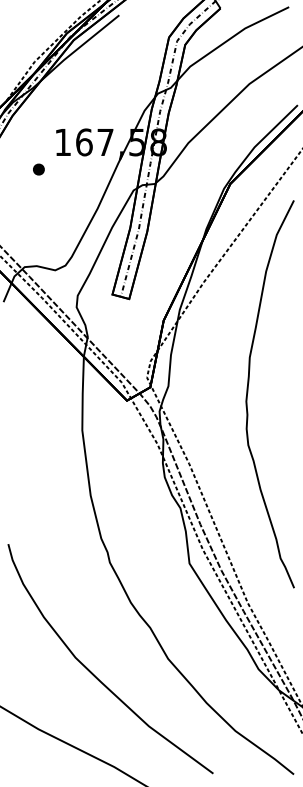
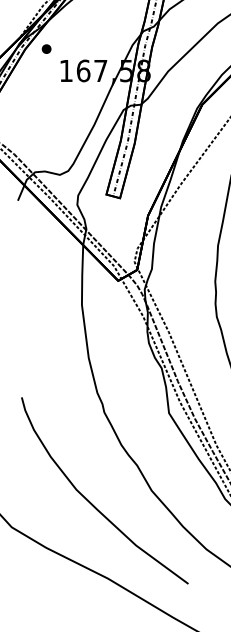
part: (38, 169) -> (46, 49), moved

